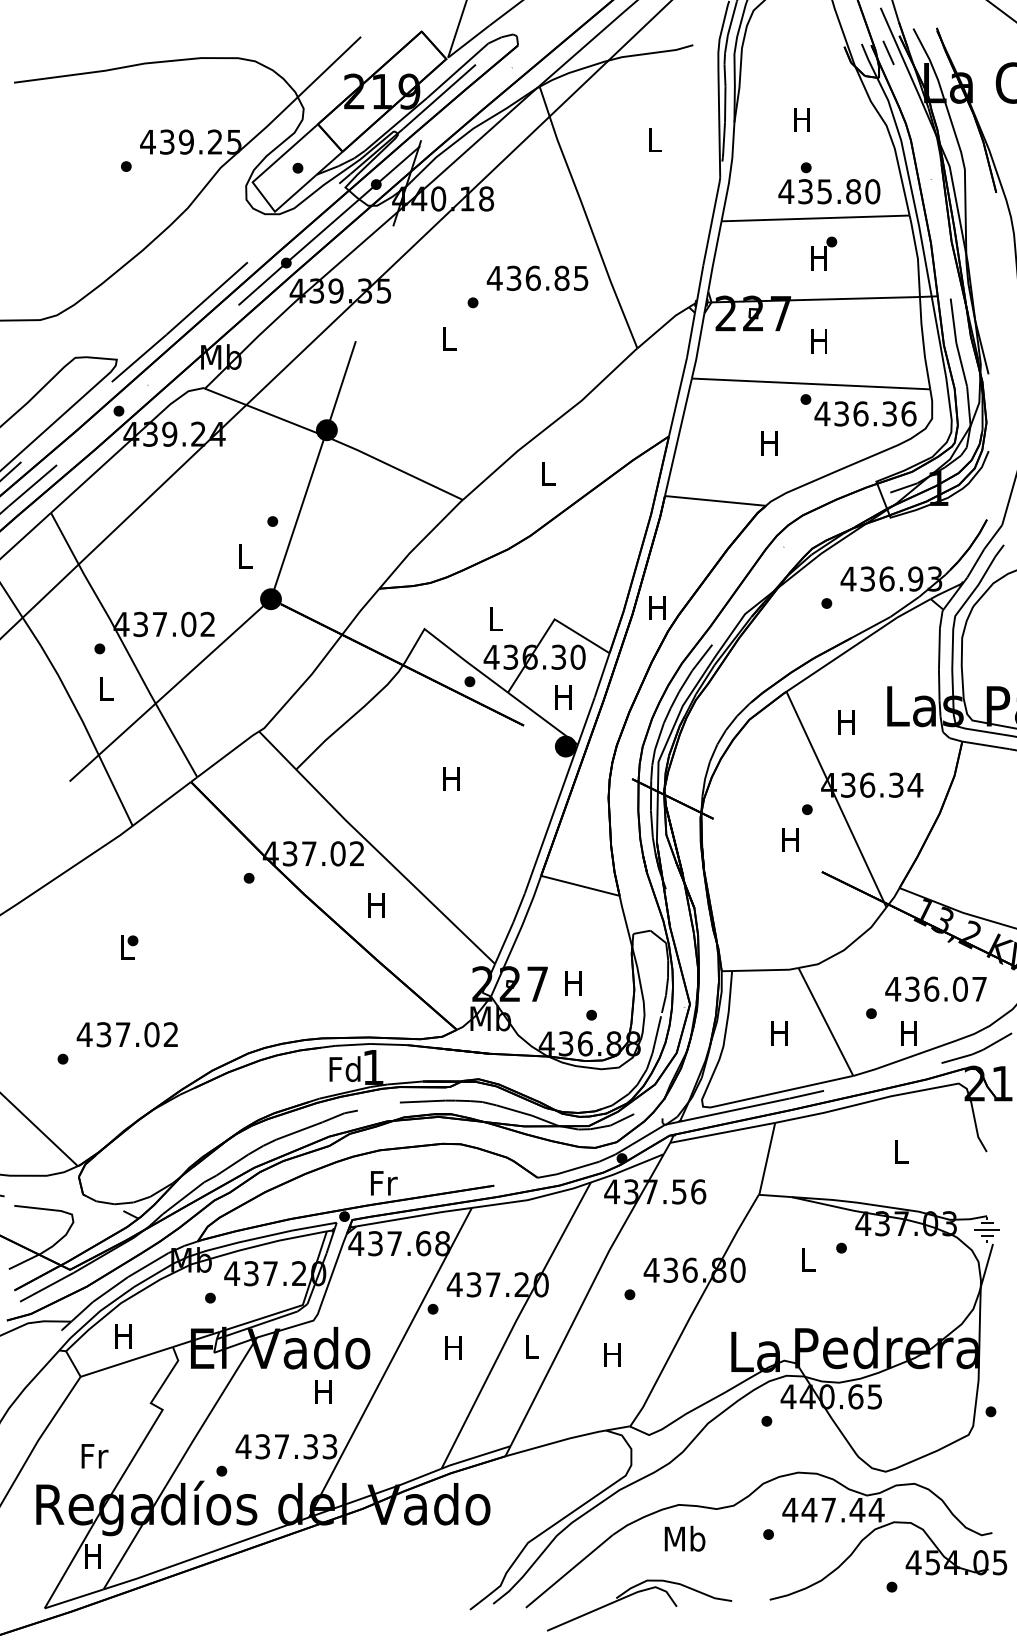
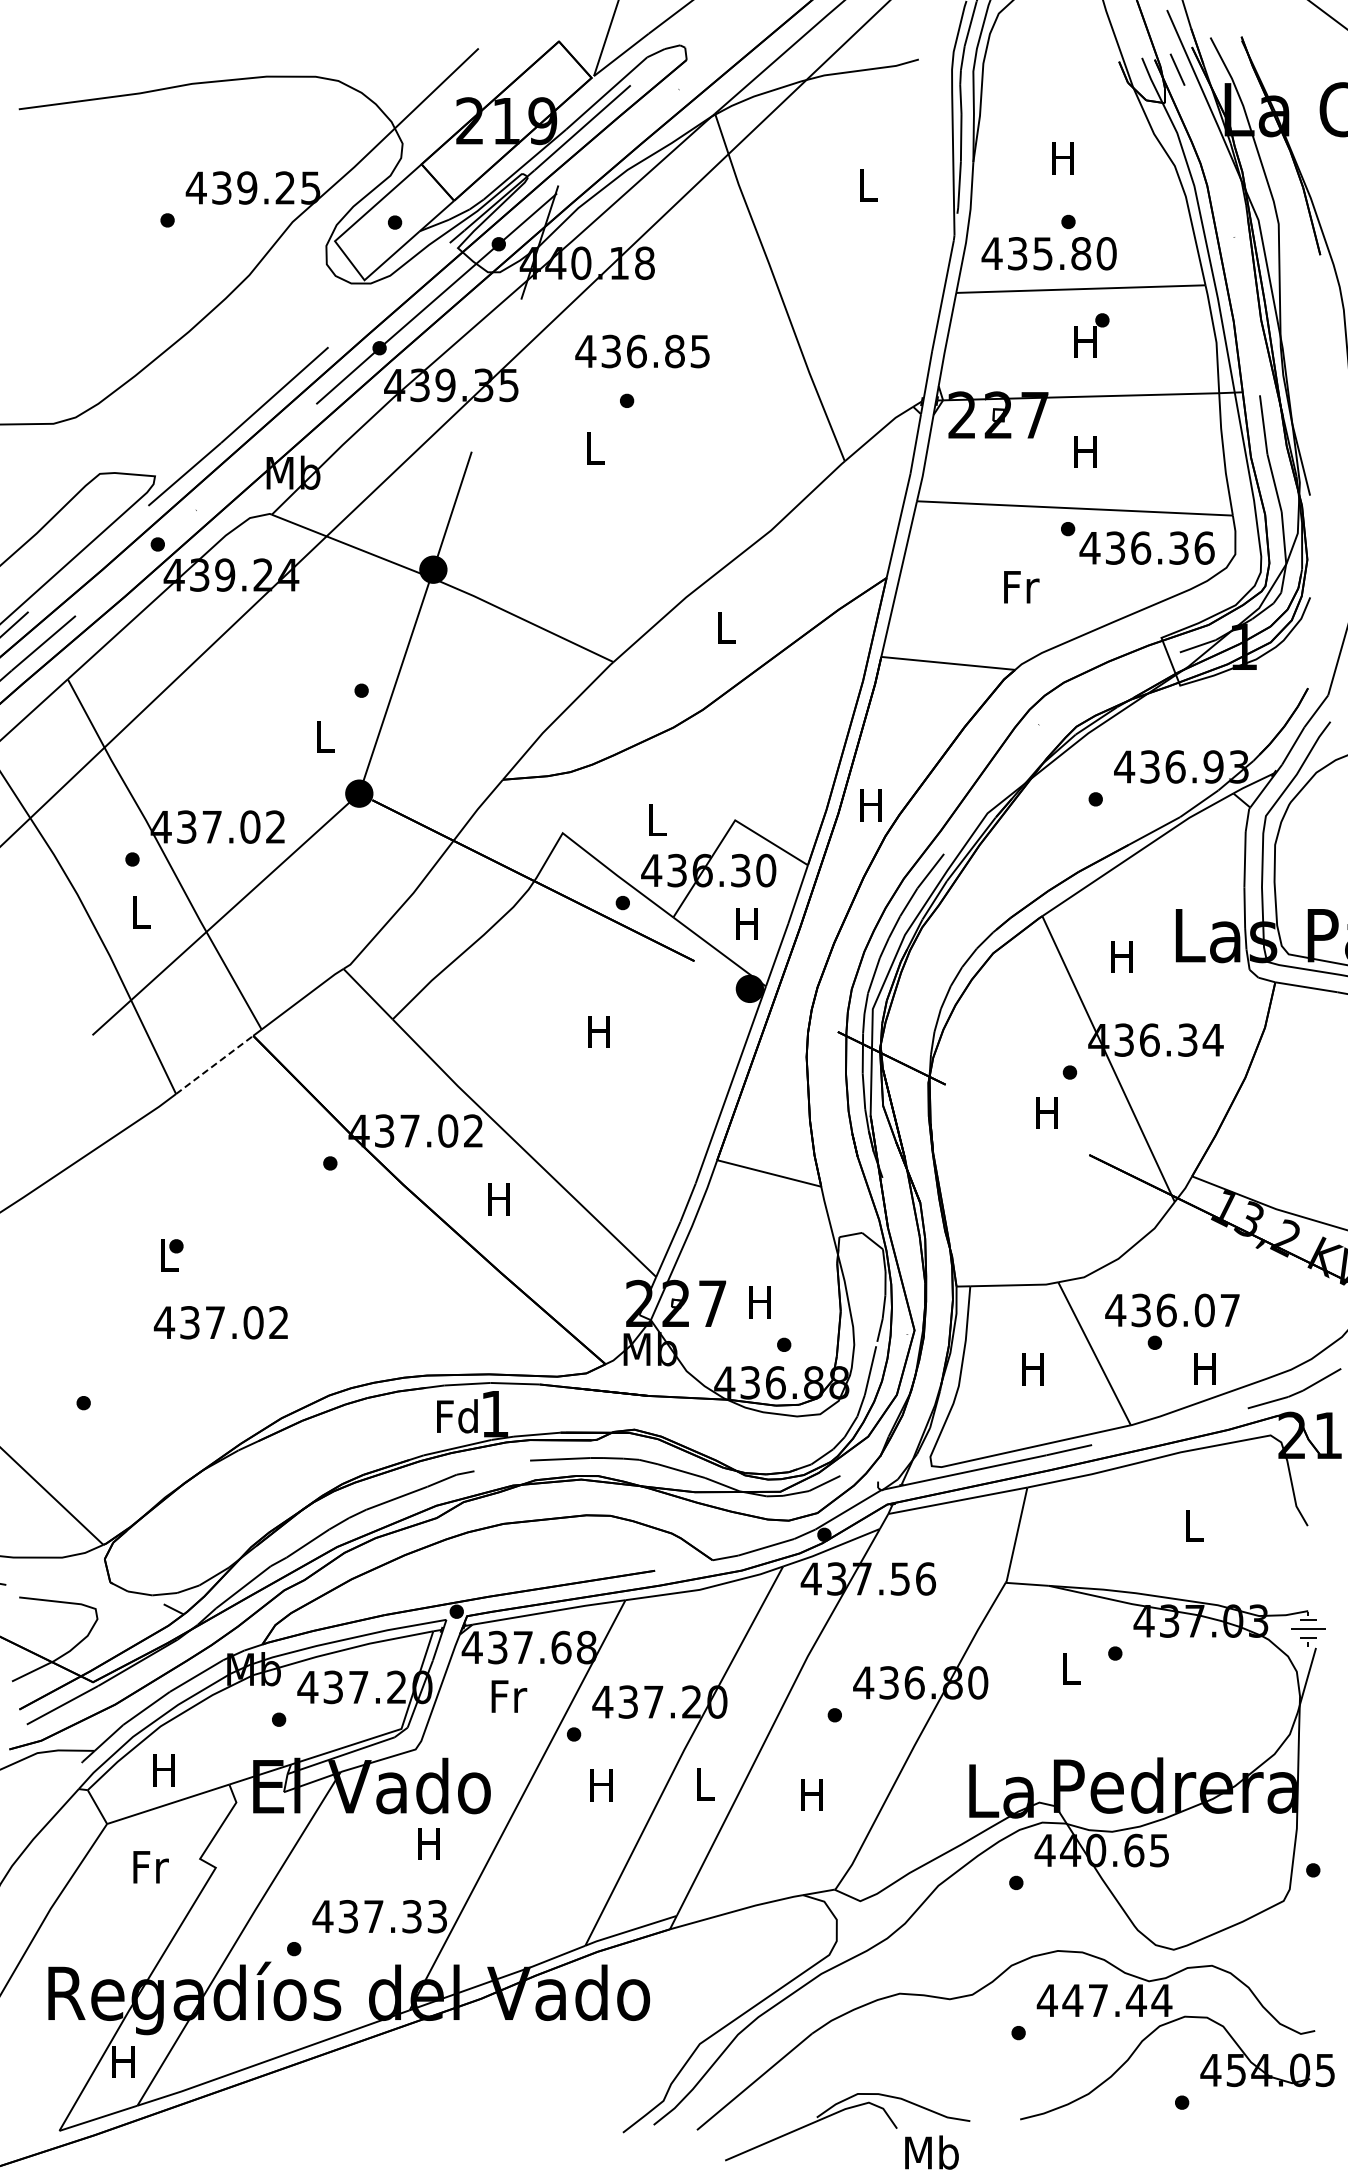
text: (828, 191) -> (1048, 253), moved
text: (537, 278) -> (642, 351), moved
text: (770, 443) -> (1021, 587), H -> Fr
line: (162, 803) -> (215, 1064), solid -> dashed
text: (936, 989) -> (1172, 1310), moved
text: (126, 1034) -> (220, 1322), moved
text: (384, 1183) -> (509, 1696), moved
text: (94, 1456) -> (150, 1867), moved
text: (684, 1538) -> (931, 2152), moved

